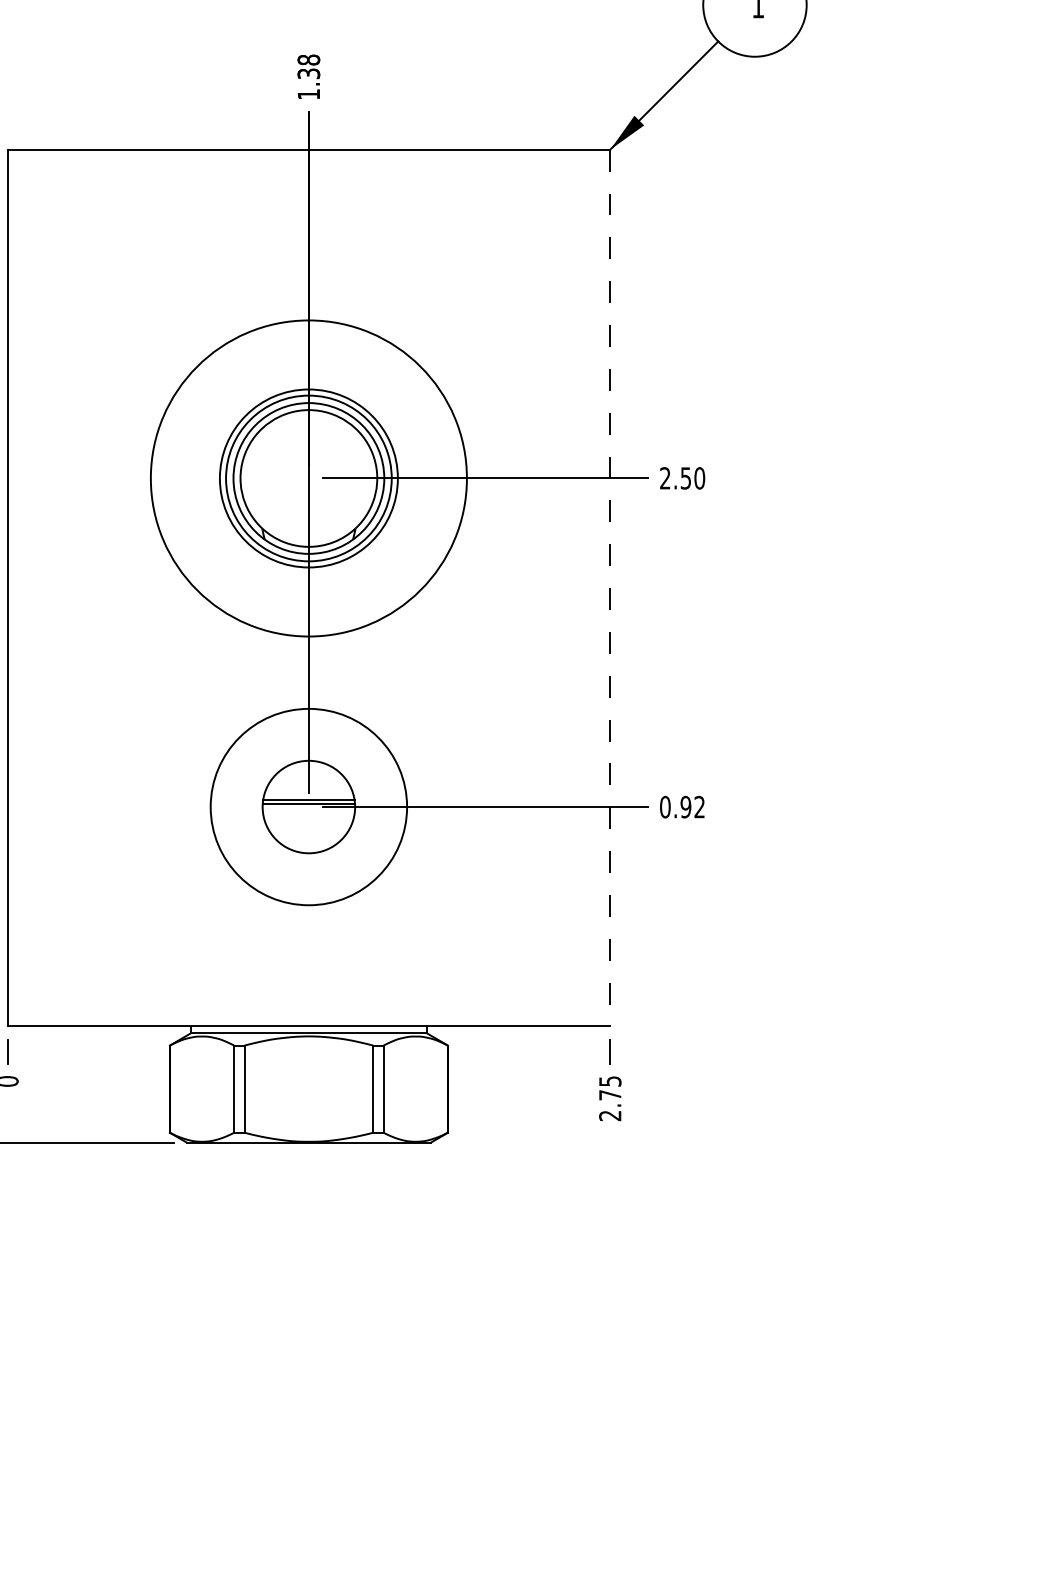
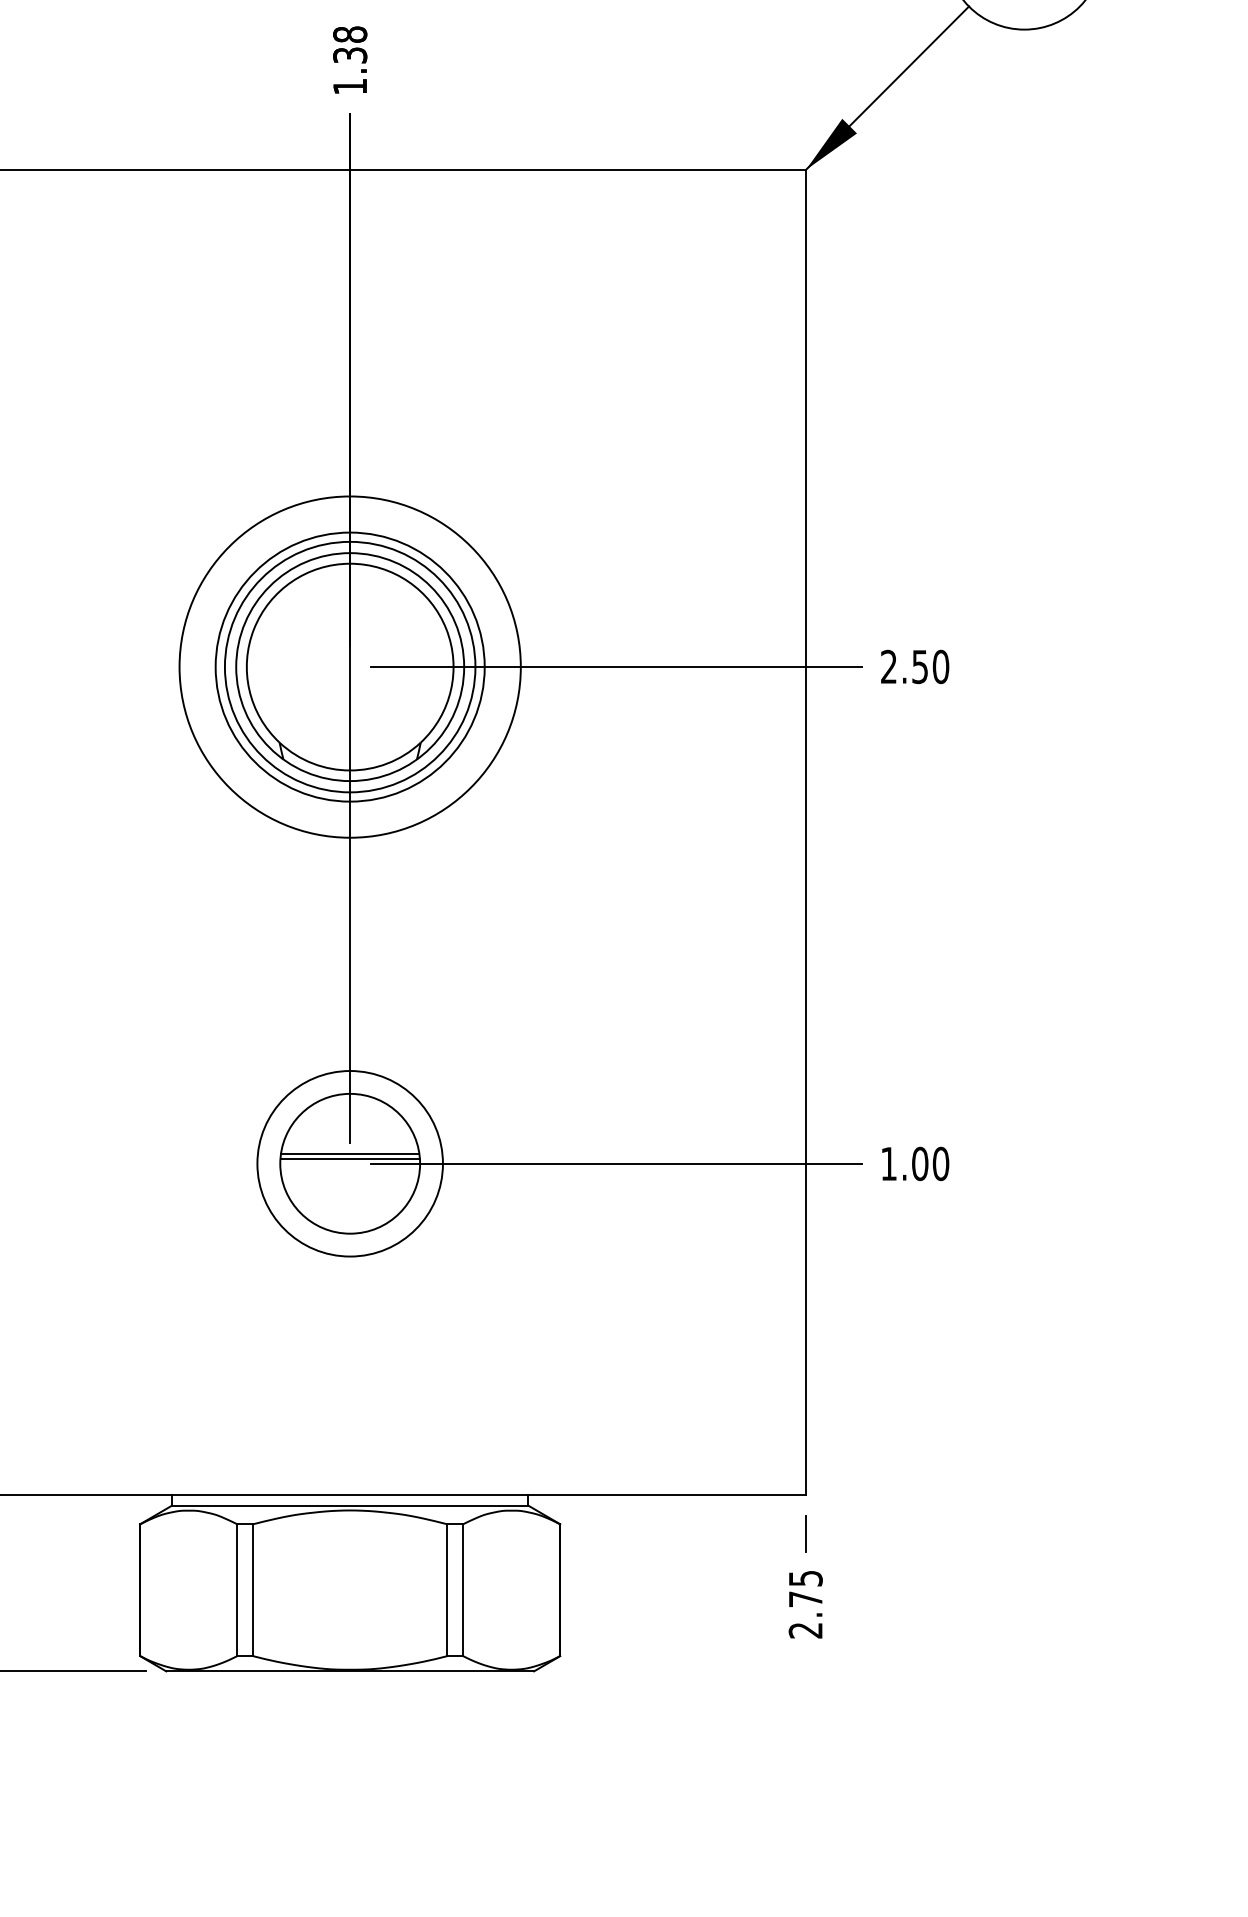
circle: (308, 478) -> (349, 667), size x0.71
line: (610, 588) -> (806, 833), dashed -> solid
circle: (308, 806) -> (349, 1162), size x0.62
text: (682, 806) -> (914, 1162), 0.92 -> 1.00

